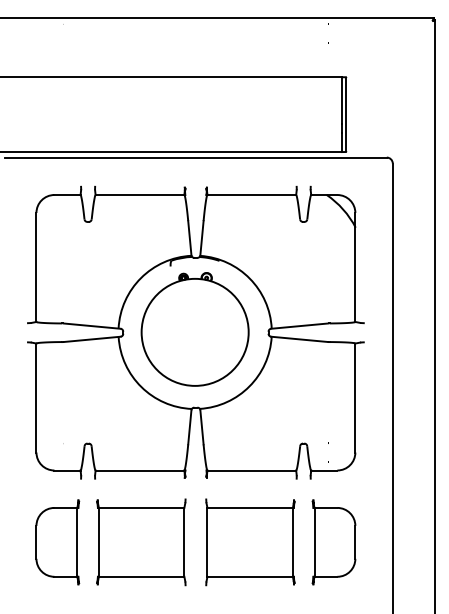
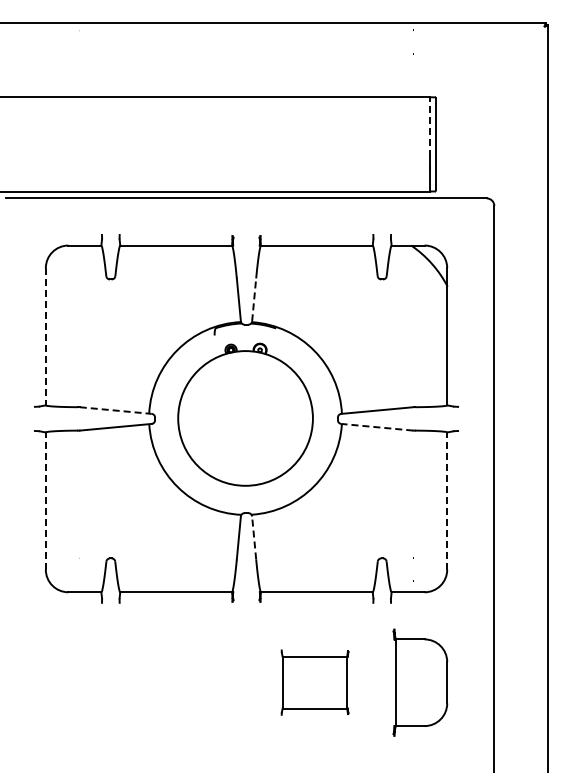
line: (342, 101) -> (430, 127), solid -> dashed
line: (202, 237) -> (254, 299), solid -> dashed
line: (36, 267) -> (45, 336), solid -> dashed
line: (92, 326) -> (116, 410), solid -> dashed
line: (299, 339) -> (376, 427), solid -> dashed
line: (36, 398) -> (45, 501), solid -> dashed
line: (355, 398) -> (447, 501), solid -> dashed
line: (202, 426) -> (254, 537), solid -> dashed
part: (57, 542) -> (72, 682), removed
part: (141, 542) -> (177, 682), removed
part: (249, 542) -> (314, 682), size x0.6

